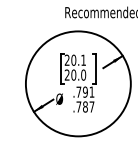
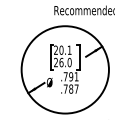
text: (73, 73) -> (61, 61), 20.0 -> 26.0

